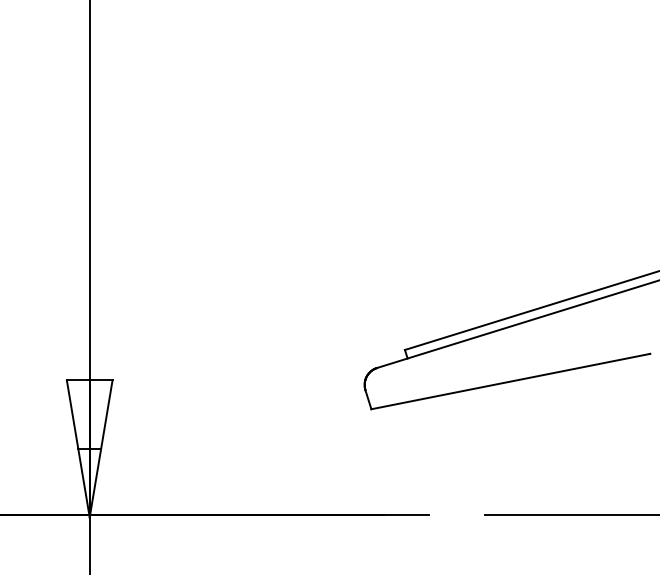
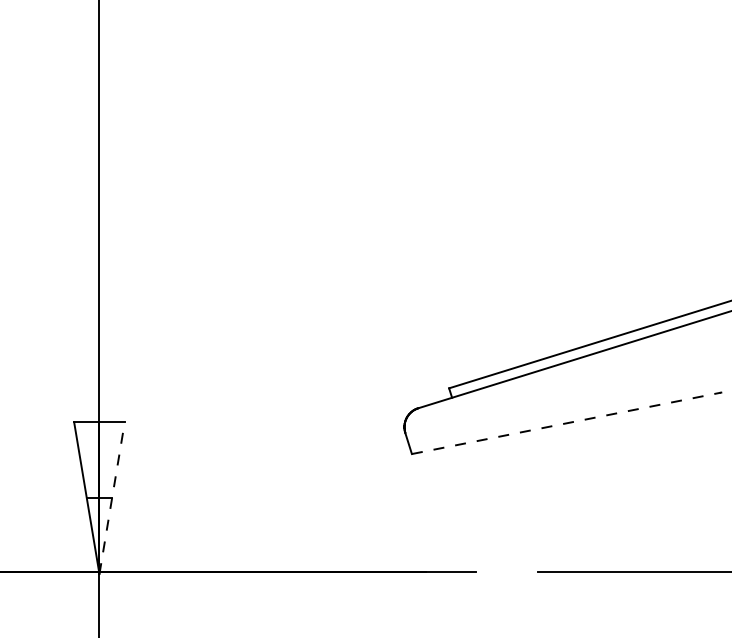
line: (510, 381) -> (566, 423), solid -> dashed
line: (101, 448) -> (112, 497), solid -> dashed

